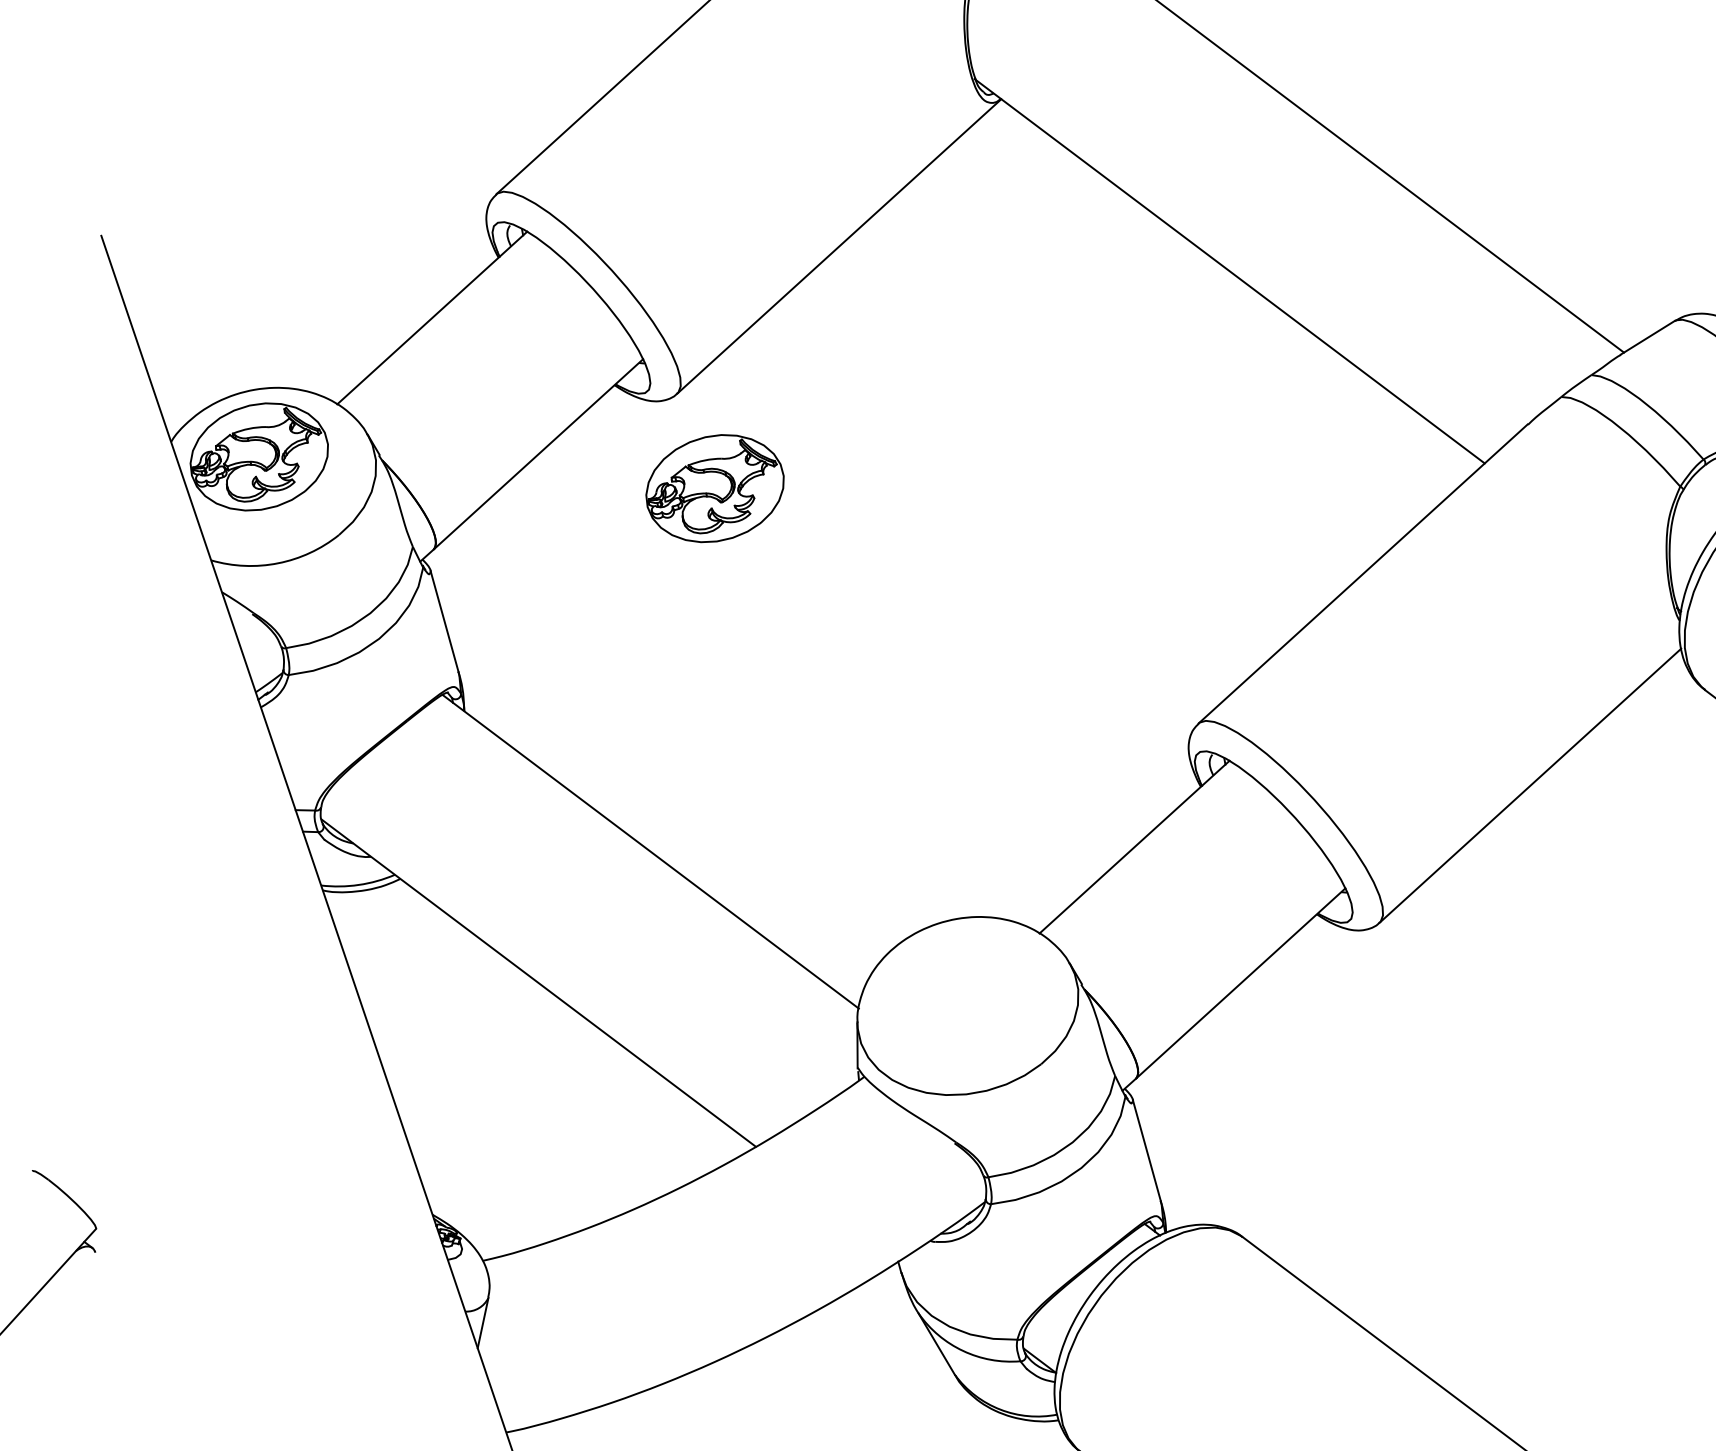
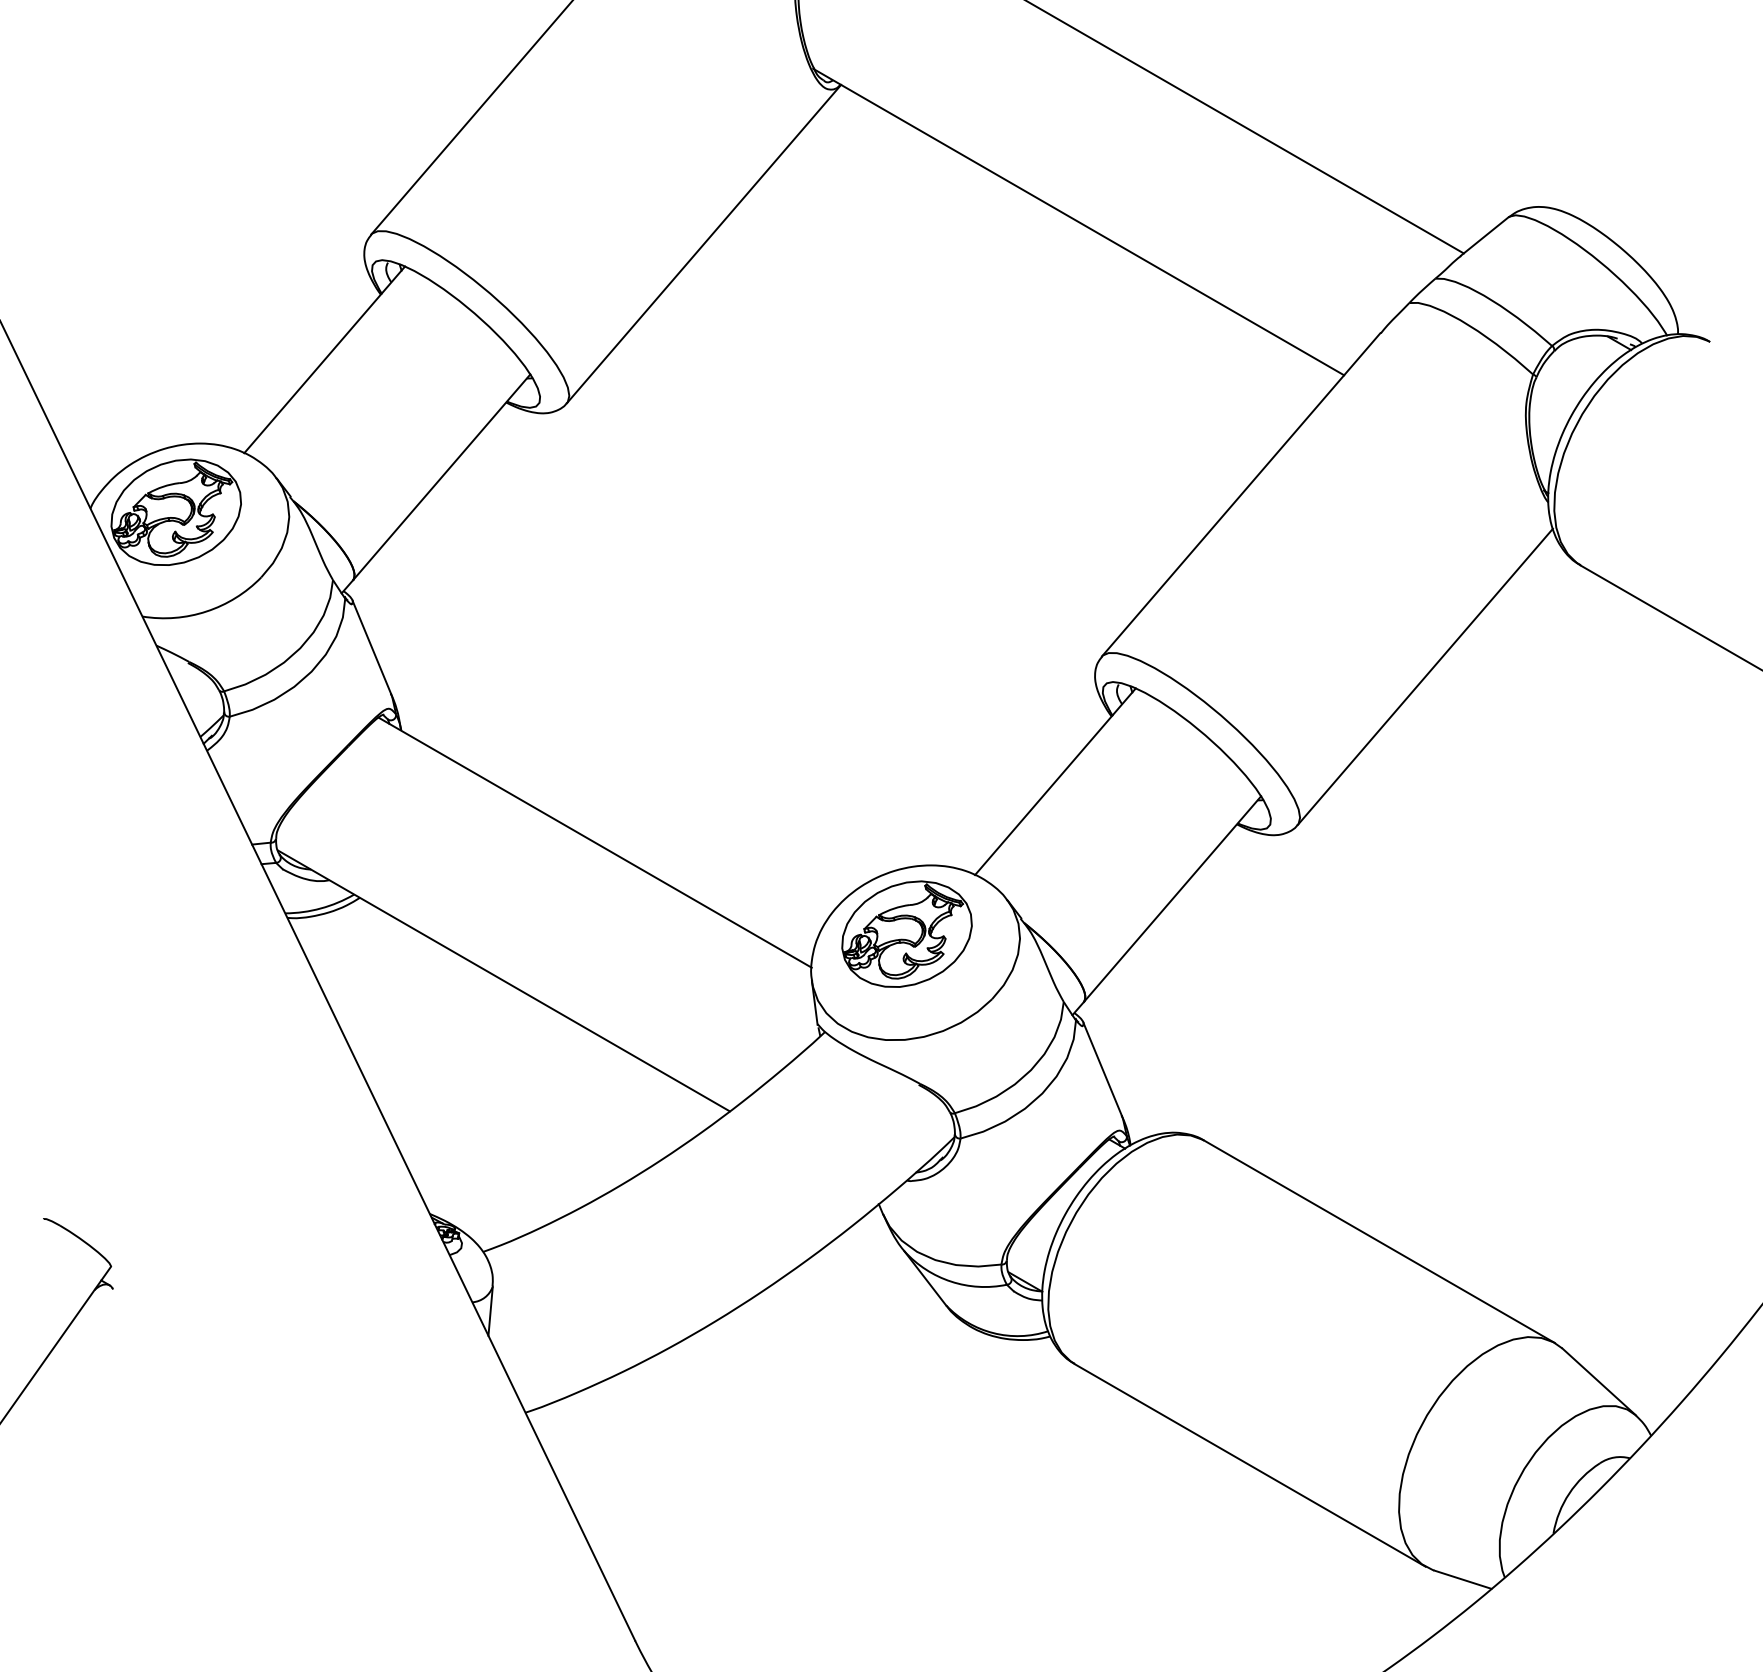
part: (714, 487) -> (906, 933), moved

